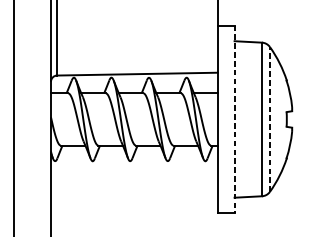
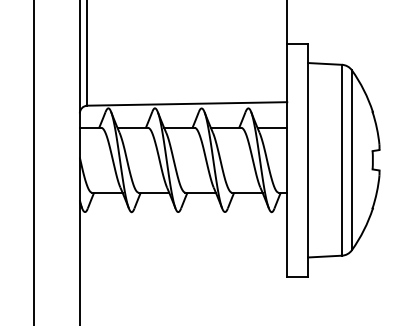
line: (234, 119) -> (307, 160), dashed -> solid
line: (269, 119) -> (351, 160), dashed -> solid

